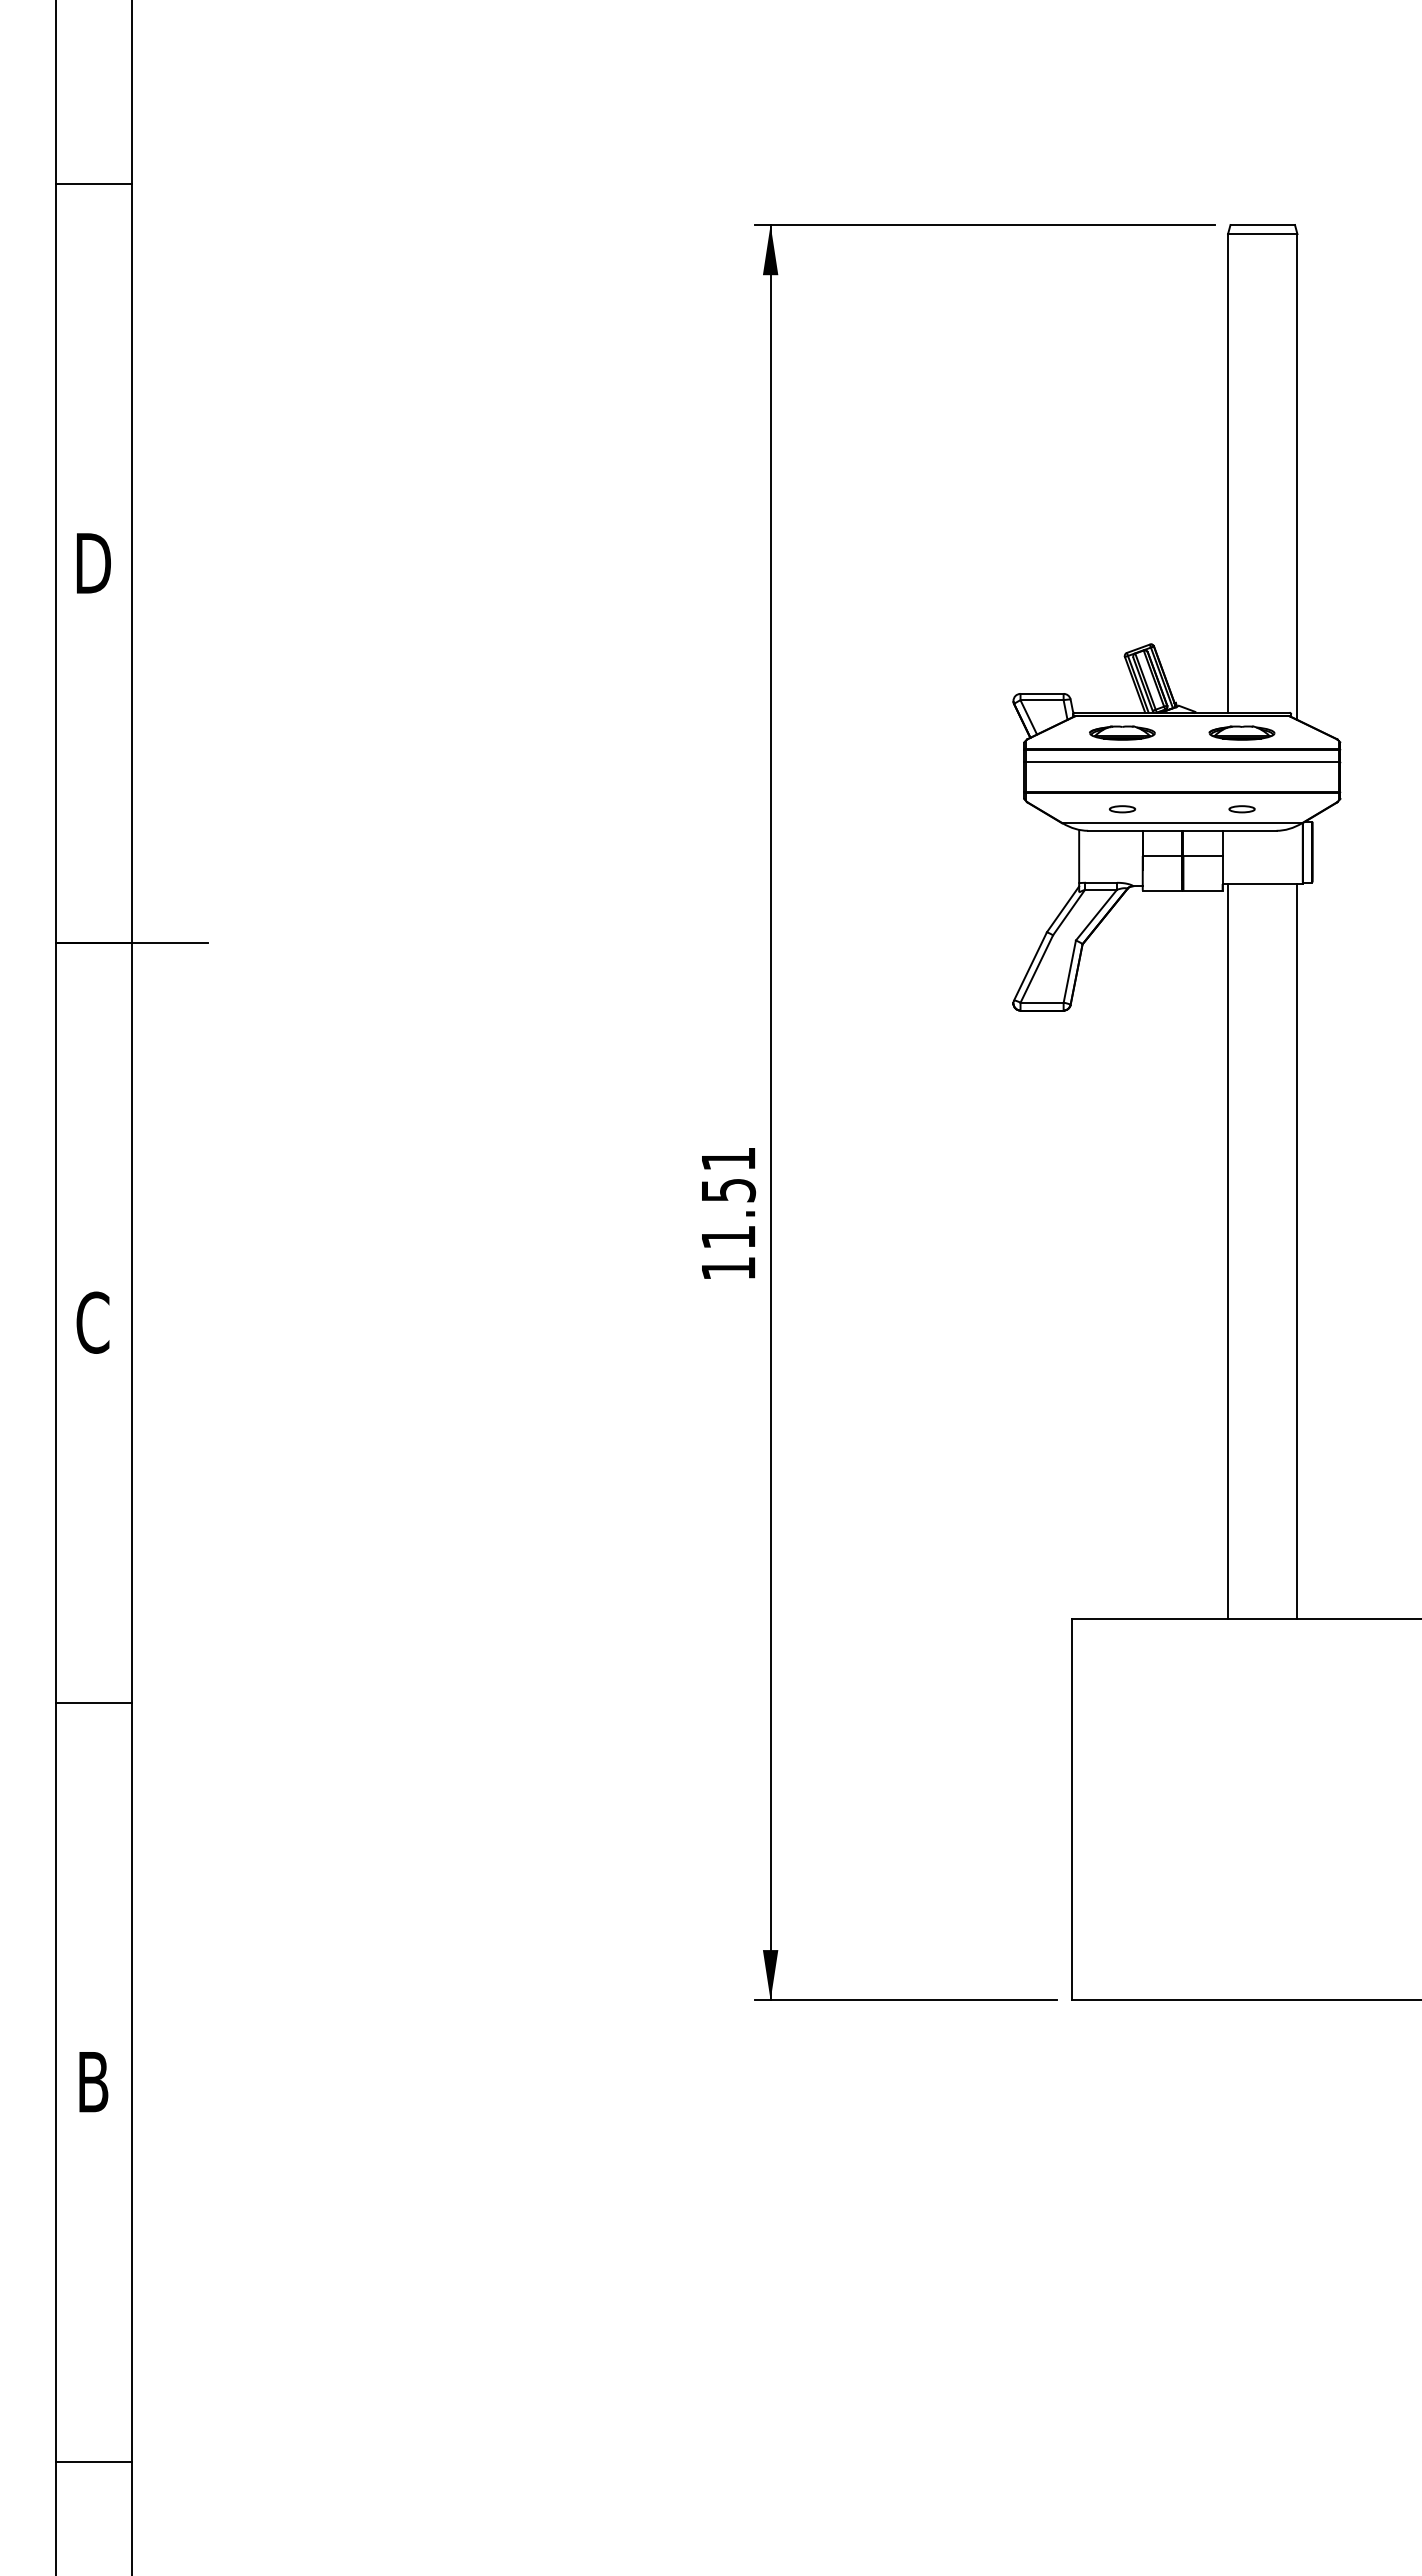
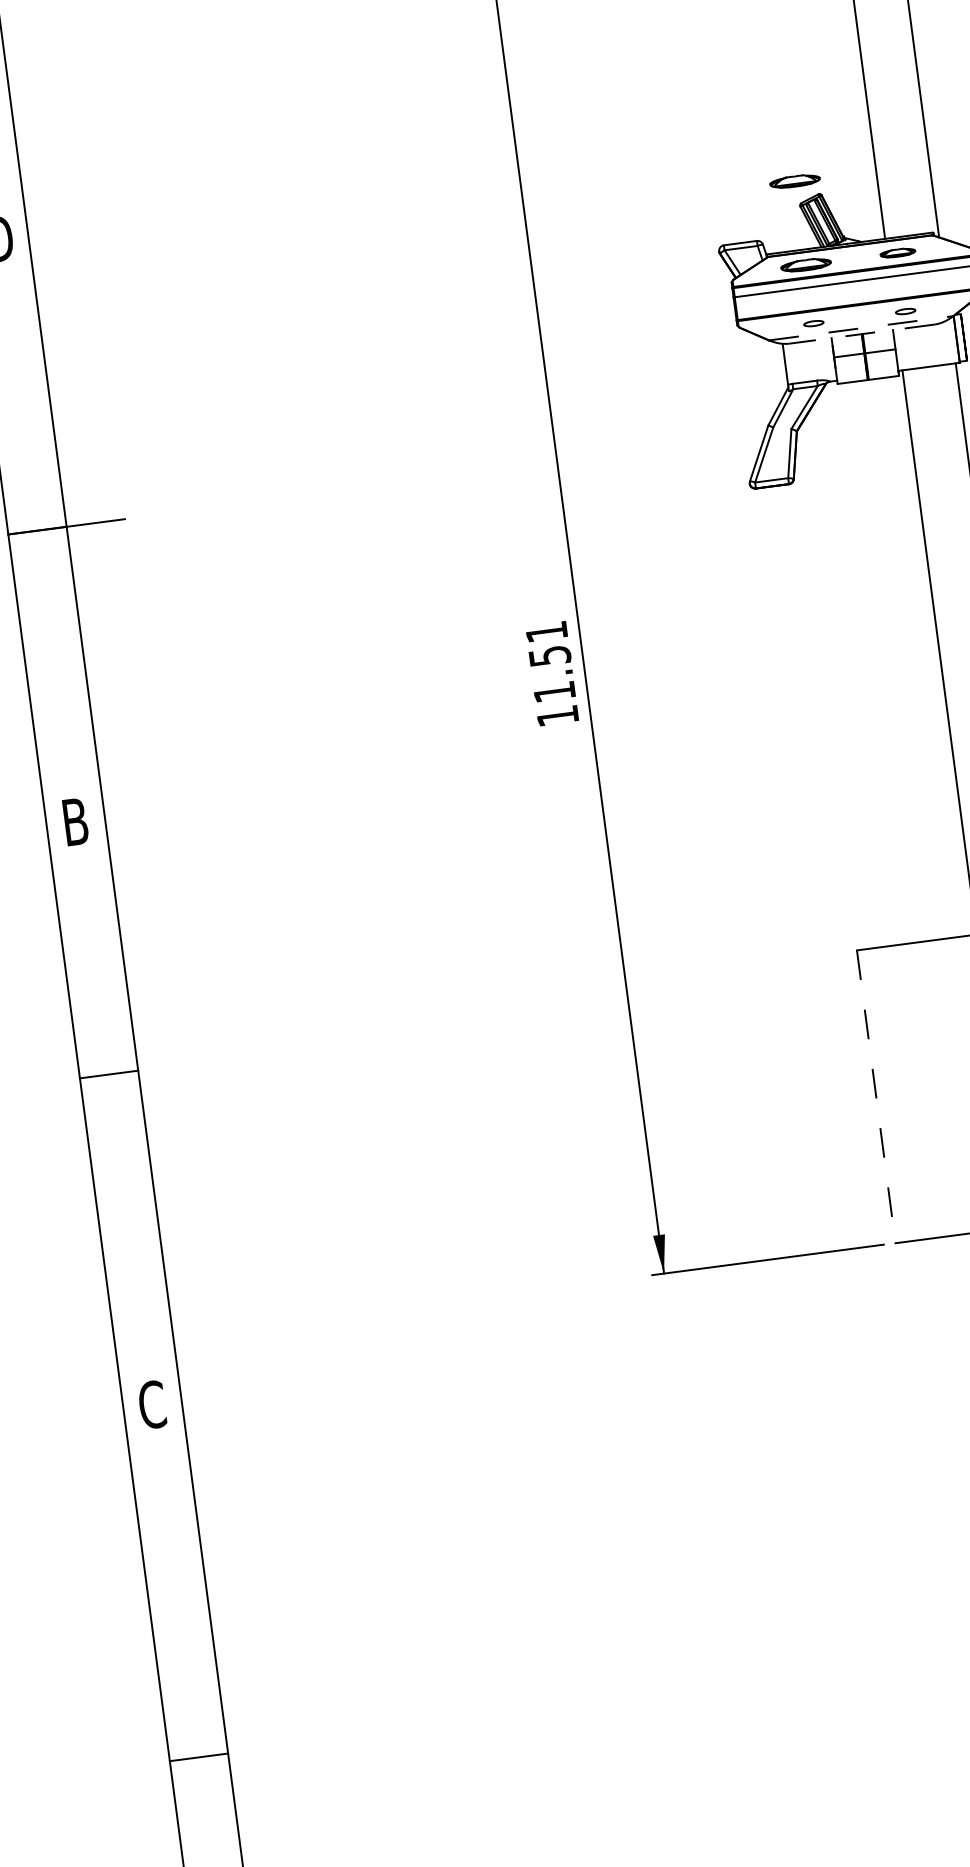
part: (1122, 623) -> (795, 181), added
part: (1241, 732) -> (897, 252), size x0.7
line: (1182, 823) -> (861, 328), solid -> dashed
line: (1181, 830) -> (861, 333), solid -> dashed
text: (92, 1322) -> (74, 821), C -> B
line: (93, 1702) -> (108, 1074), moved
line: (1072, 1809) -> (876, 1096), solid -> dashed
text: (92, 2081) -> (151, 1404), B -> C
line: (93, 2462) -> (198, 1757), moved

